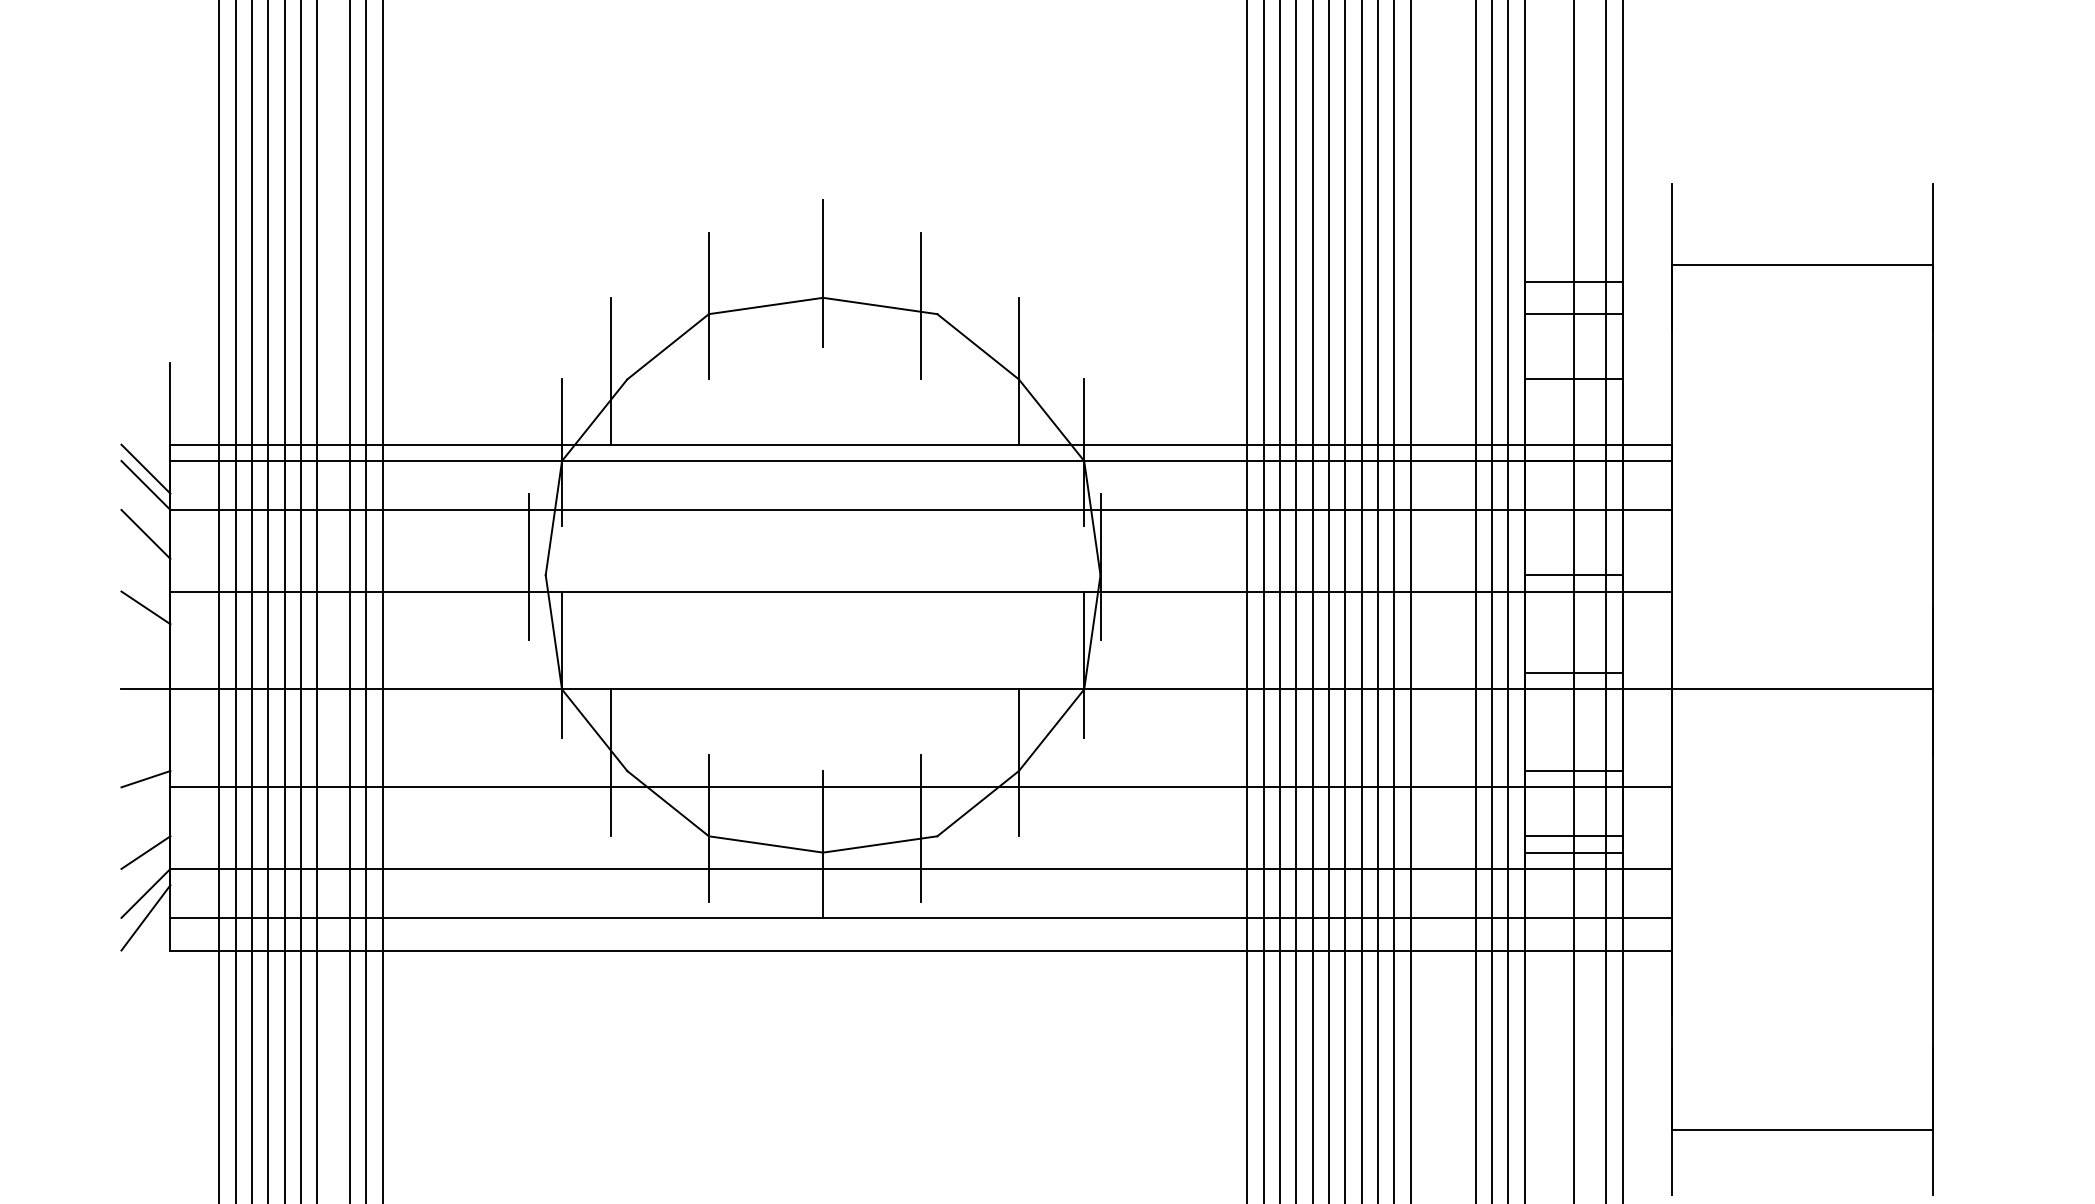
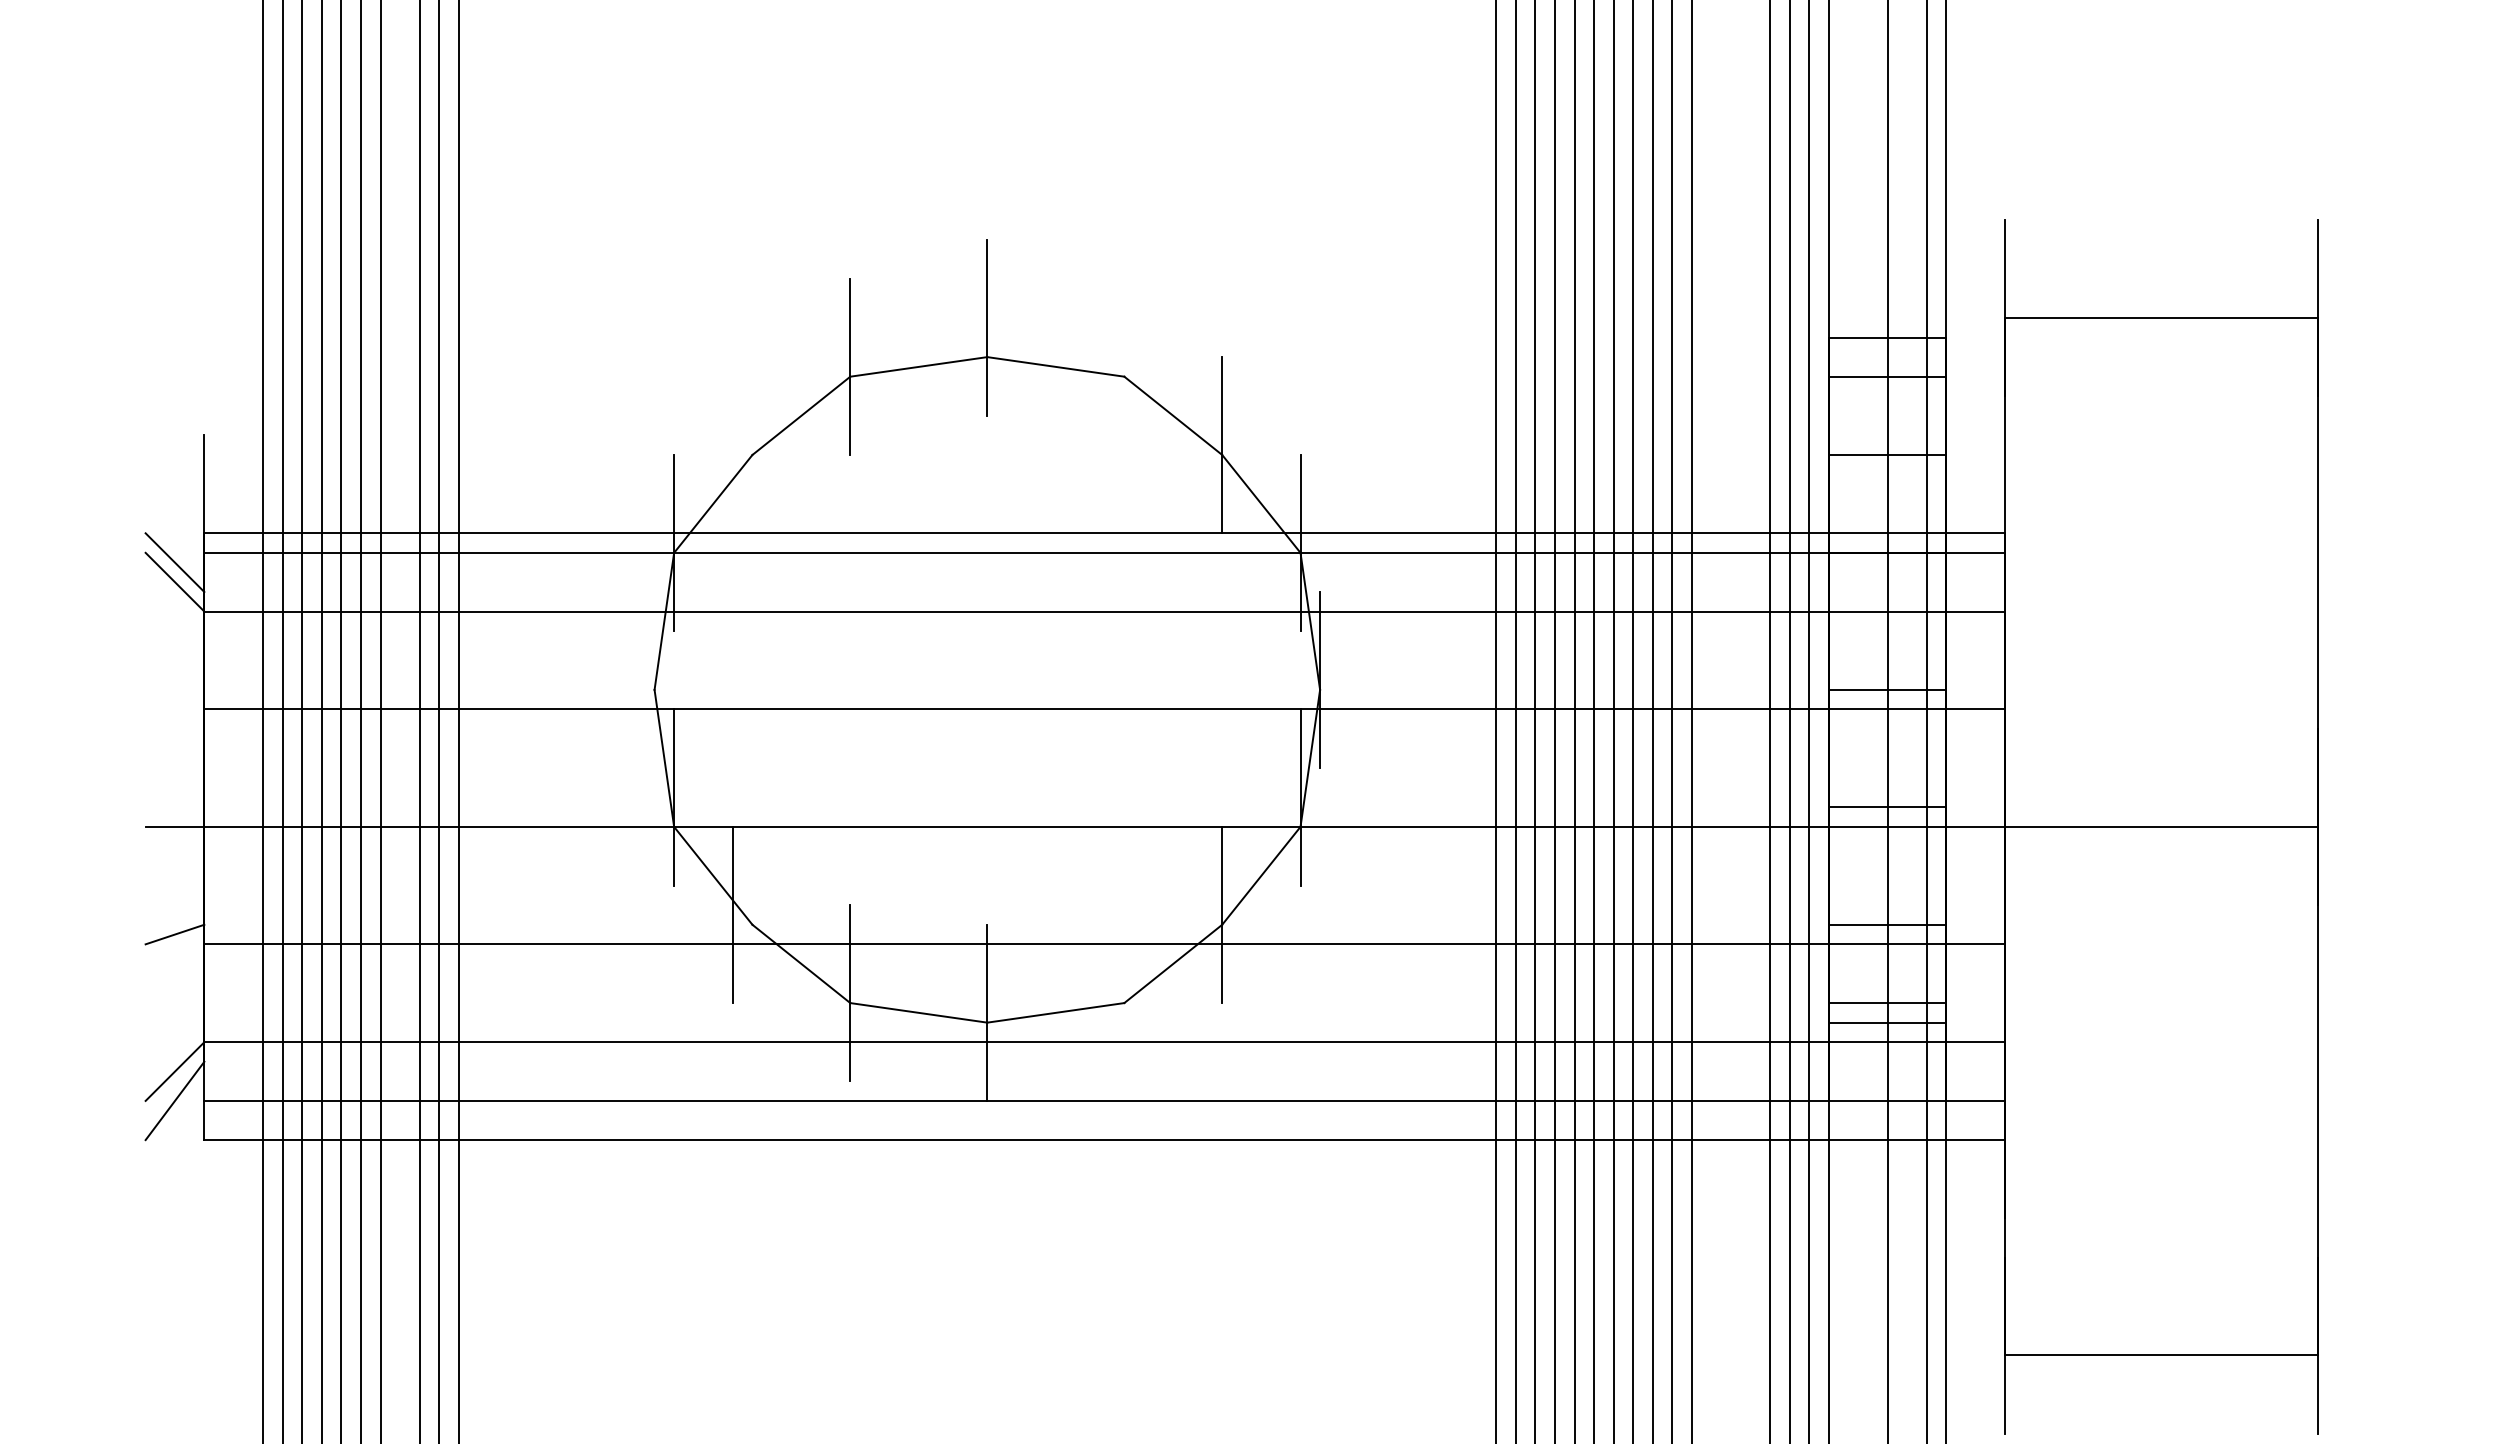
line: (920, 305) -> (1104, 366), removed
line: (610, 371) -> (732, 445), removed
line: (145, 534) -> (174, 640), removed
line: (529, 567) -> (635, 680), removed
line: (145, 607) -> (174, 728), removed
line: (920, 828) -> (1104, 993), removed
line: (145, 852) -> (174, 1022), removed

